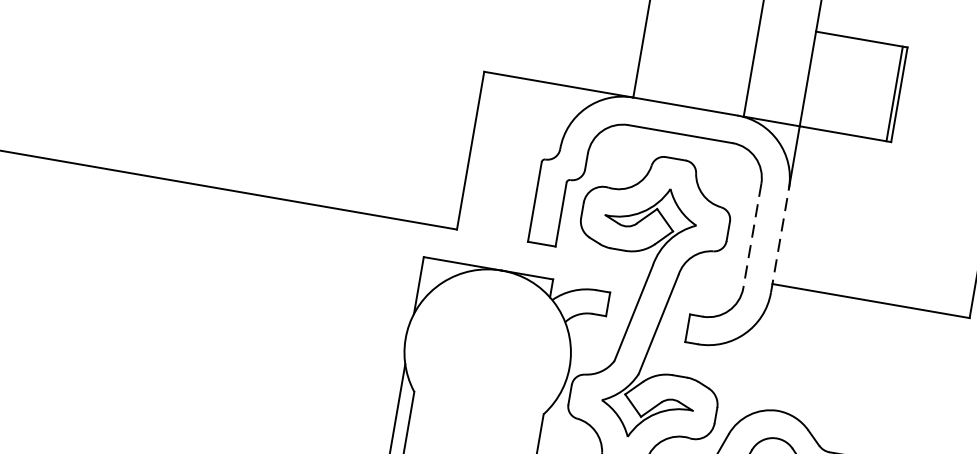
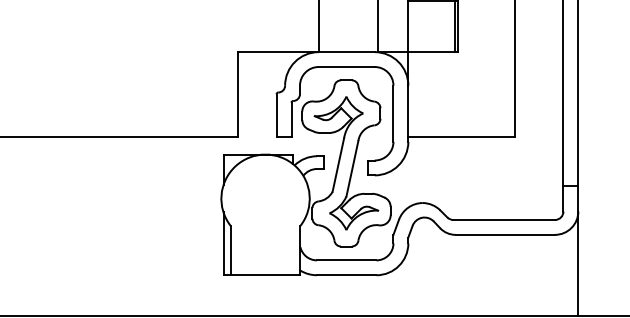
line: (752, 237) -> (393, 114), dashed -> solid
line: (780, 240) -> (408, 113), dashed -> solid

